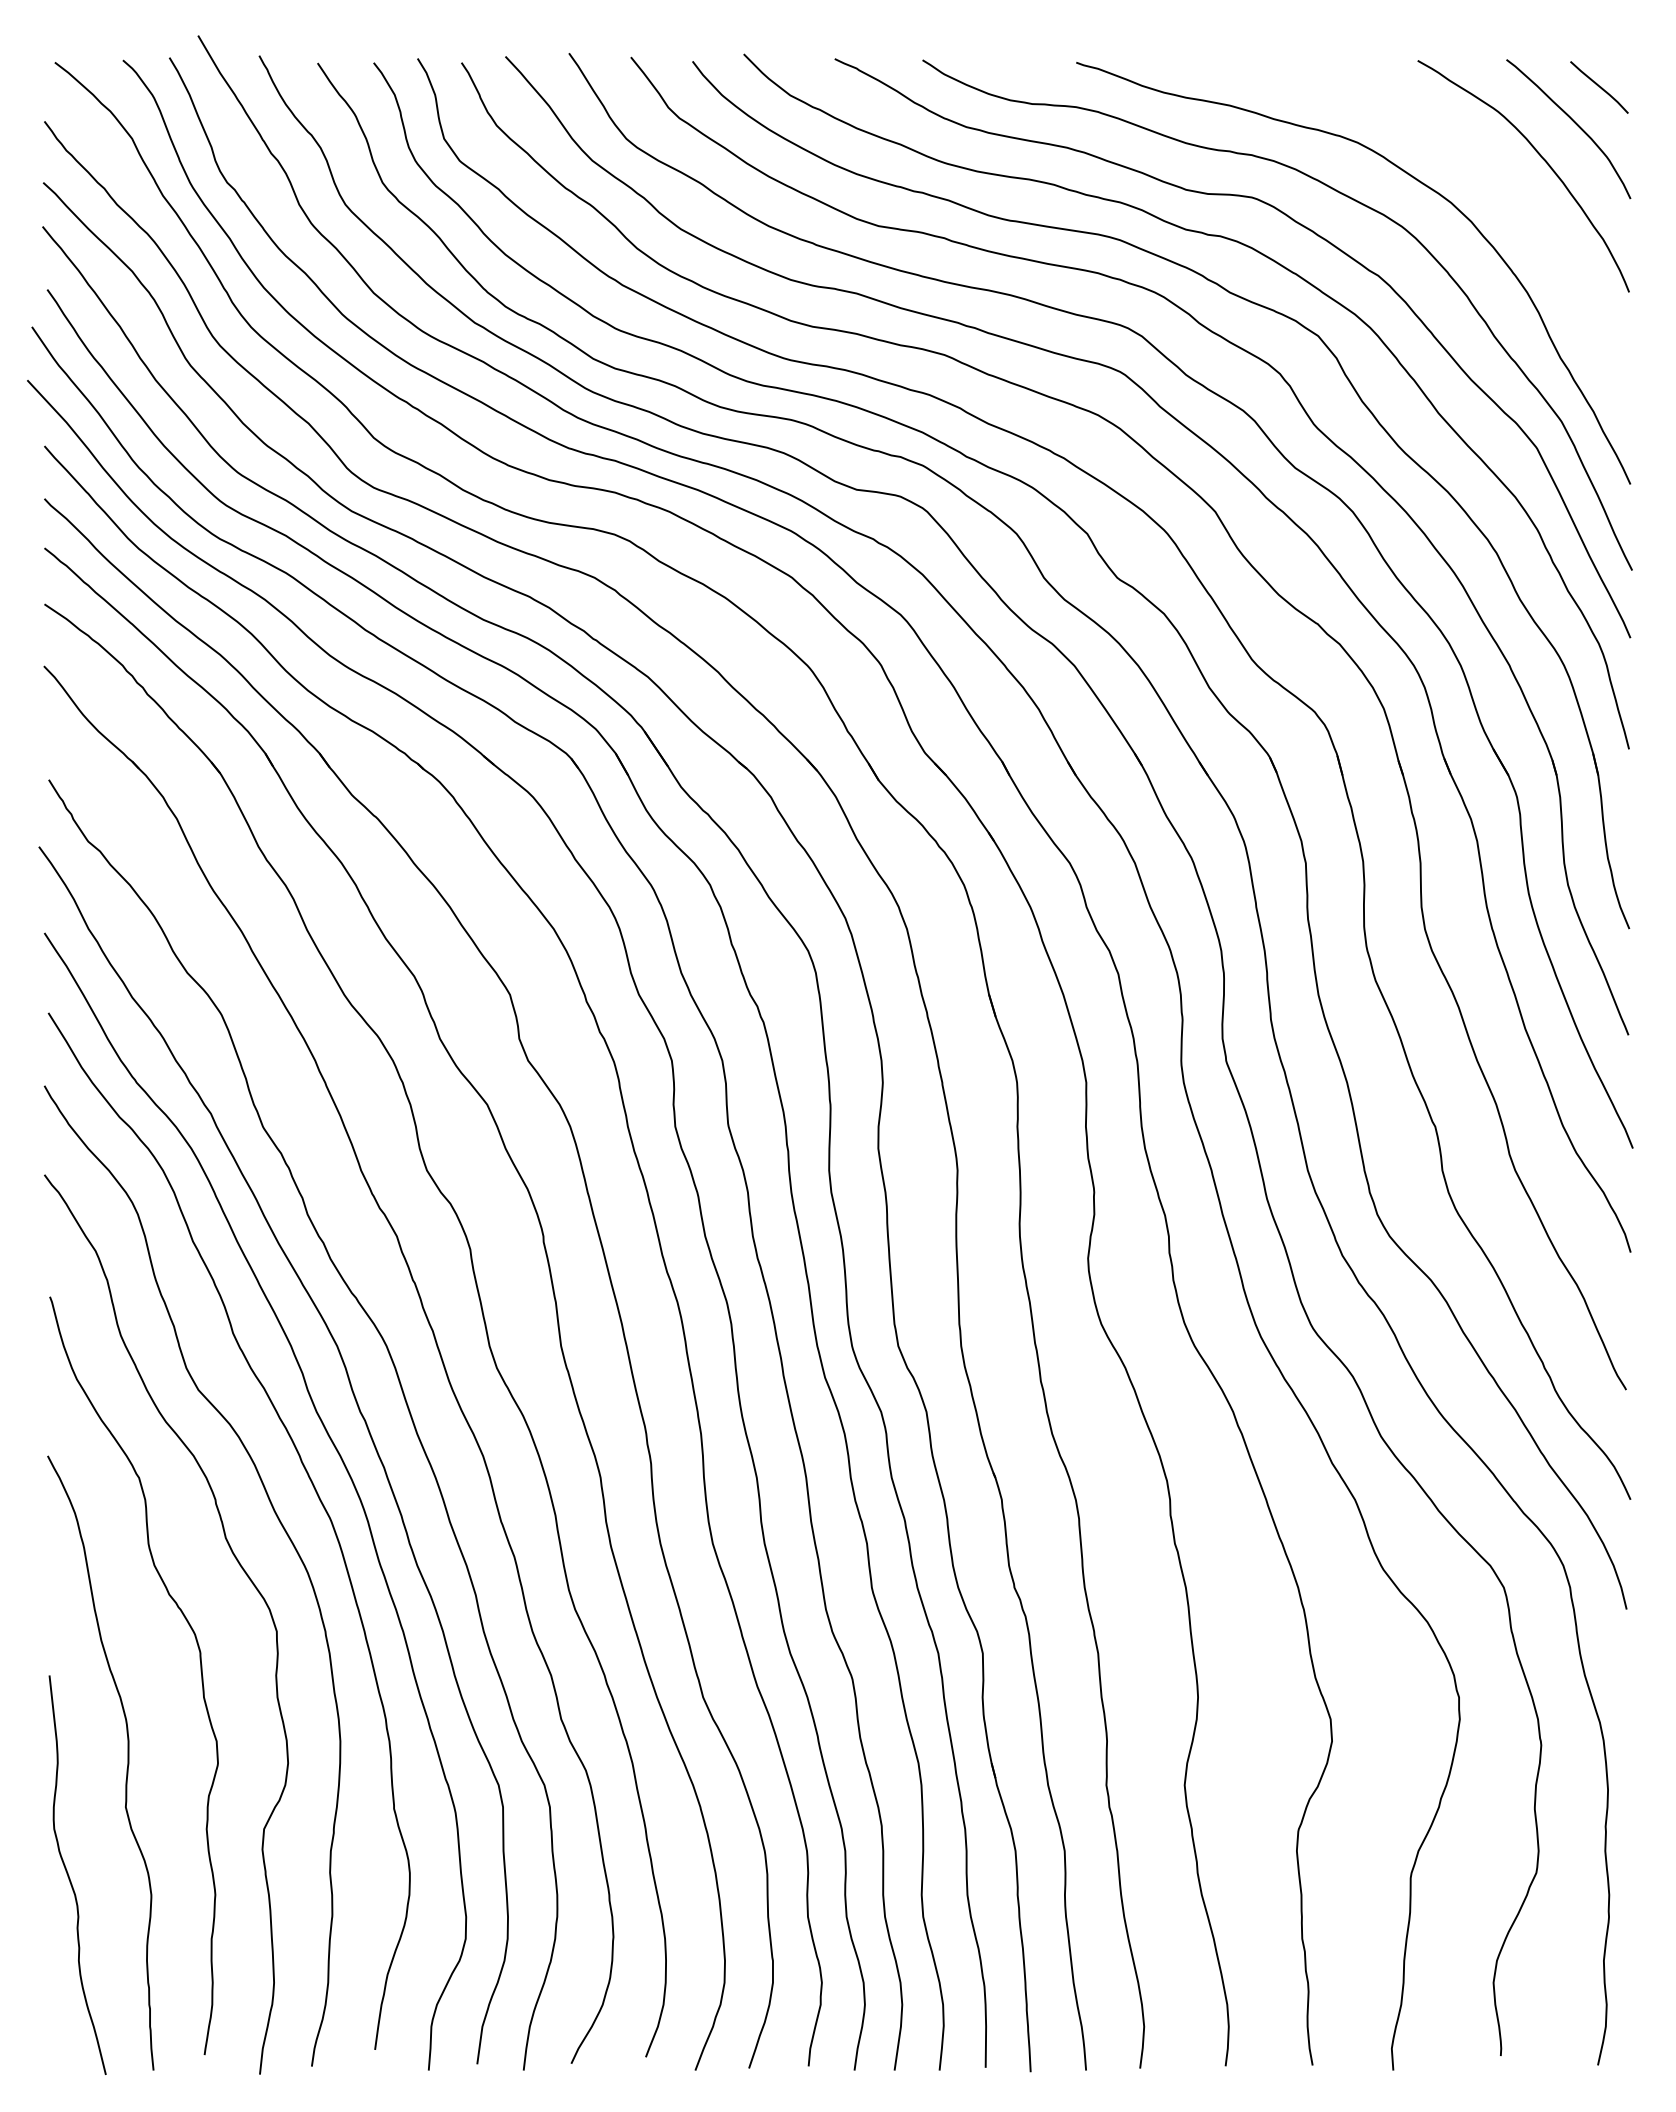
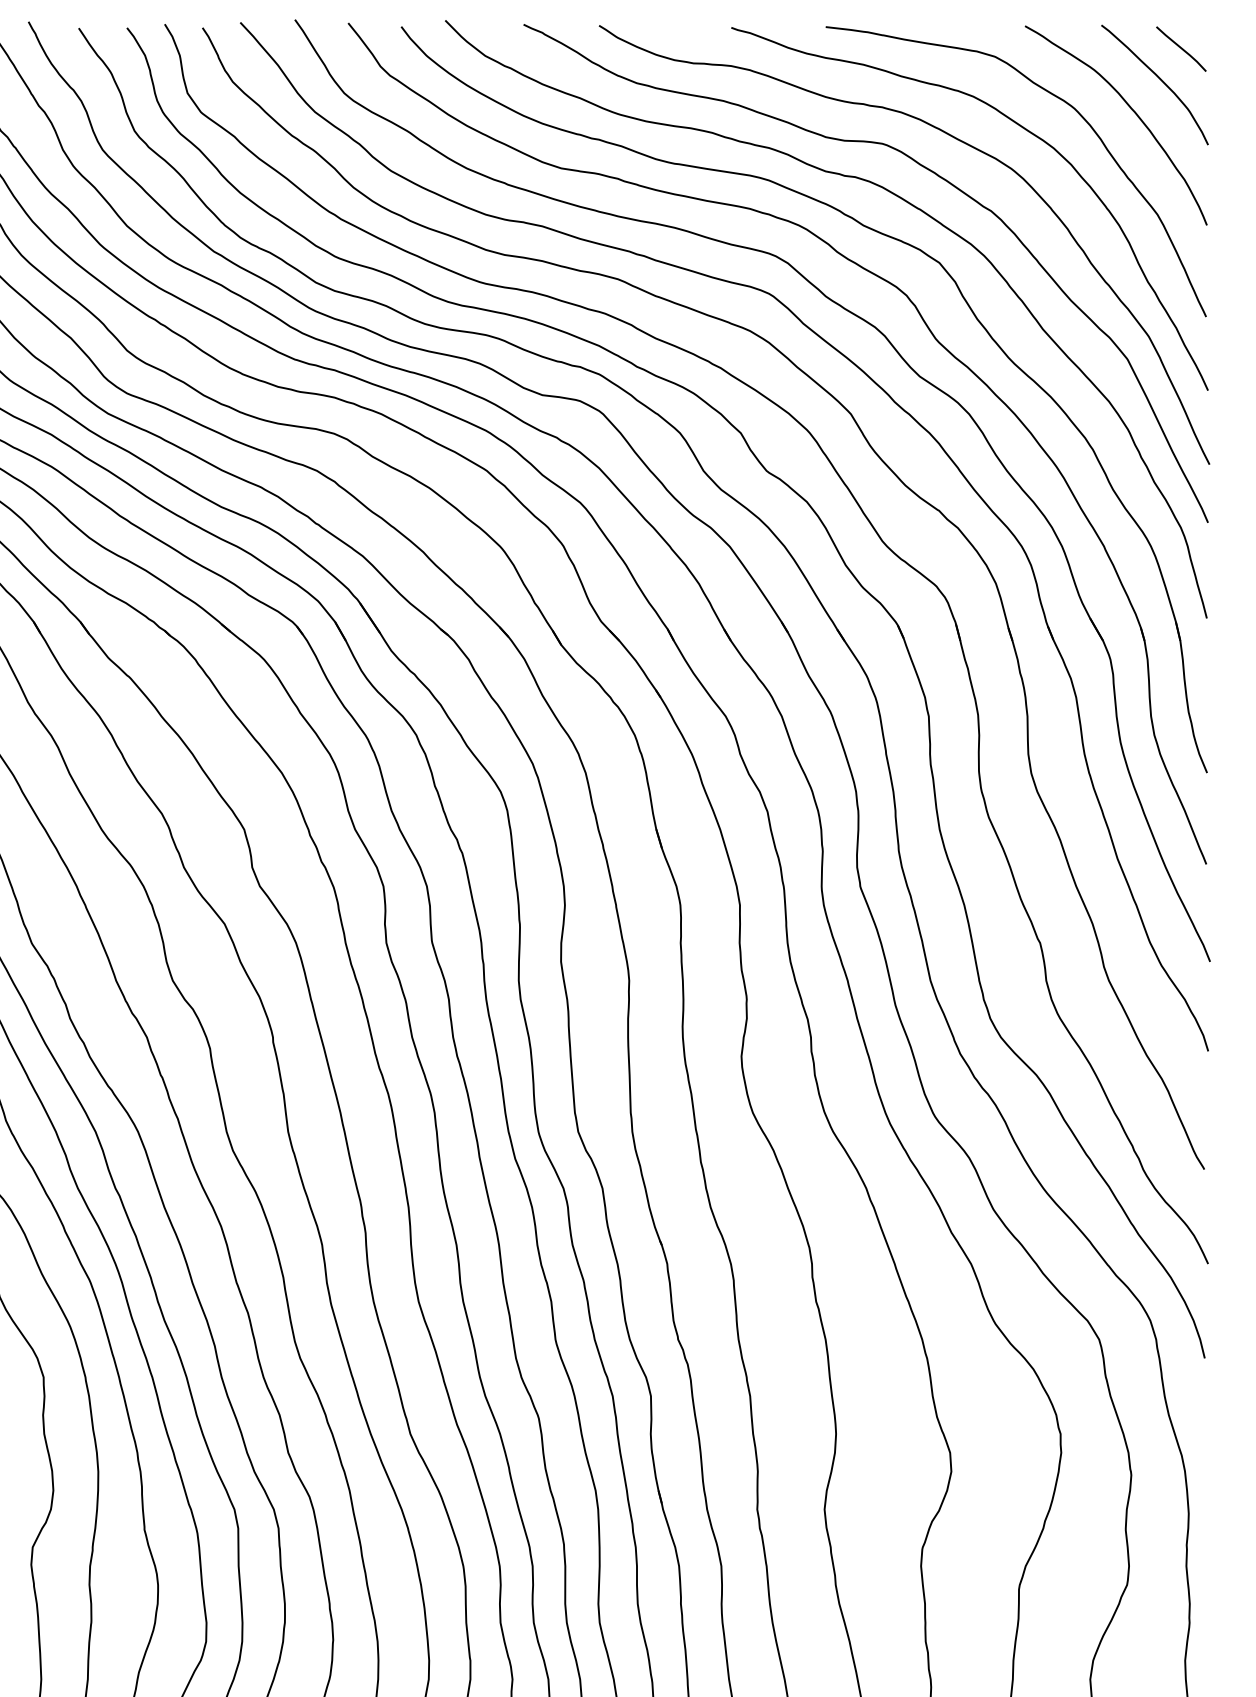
curve: (1458, 146) -> (1060, 99), added

